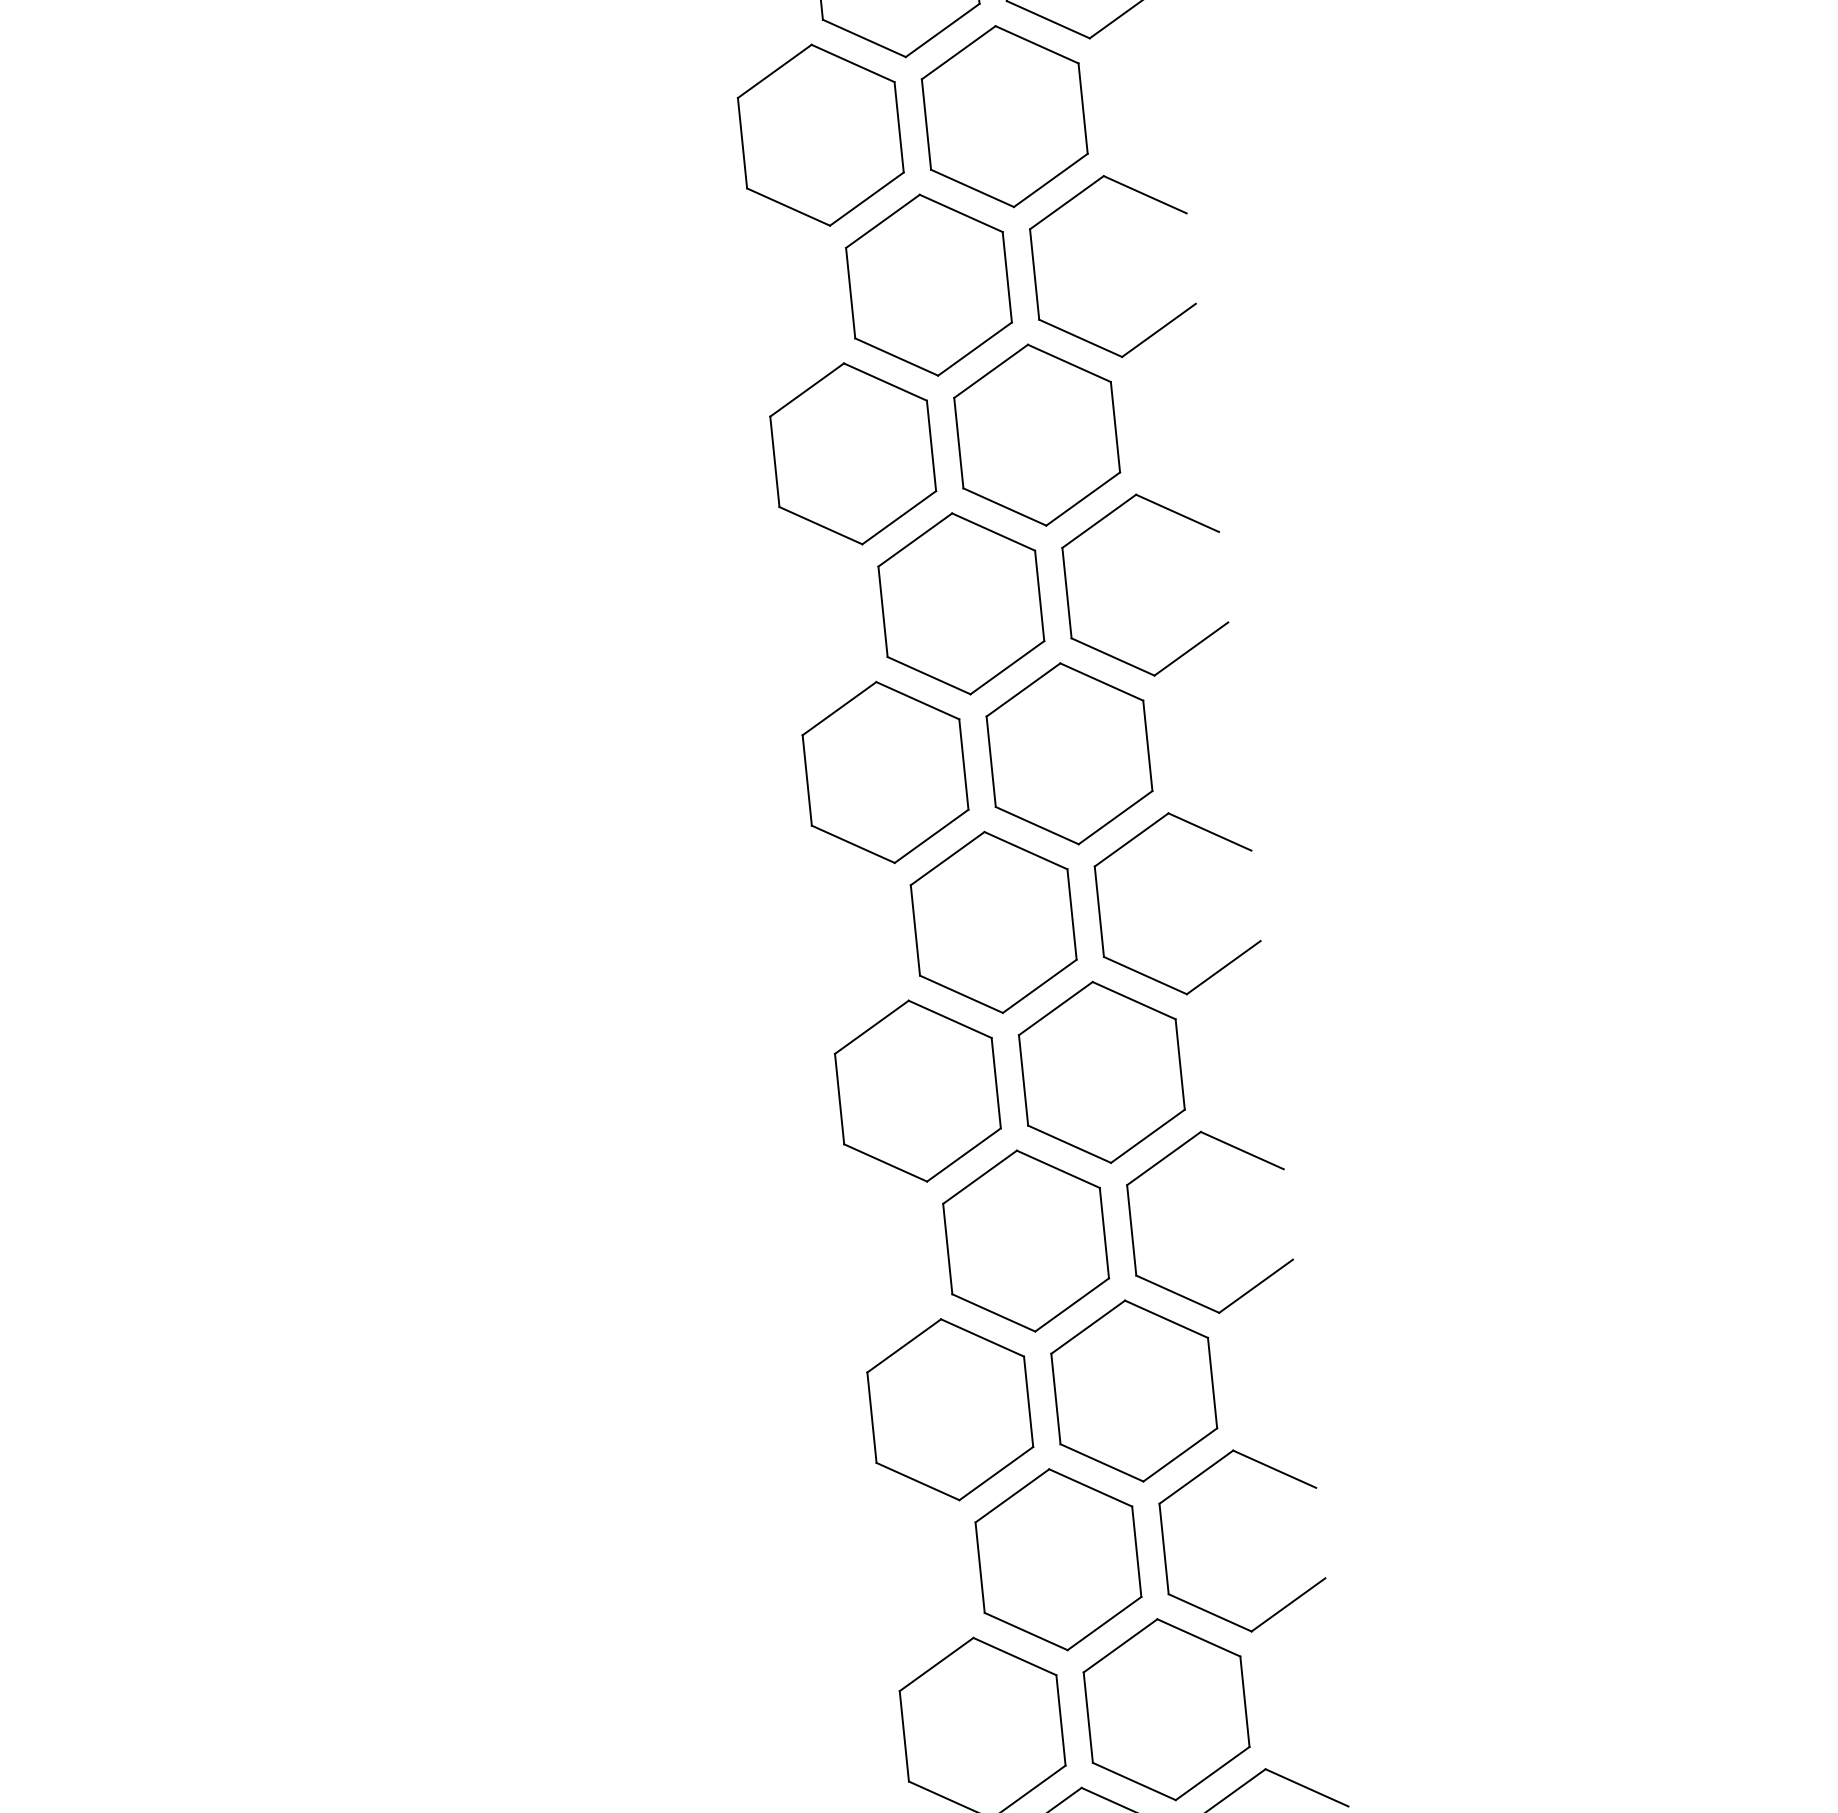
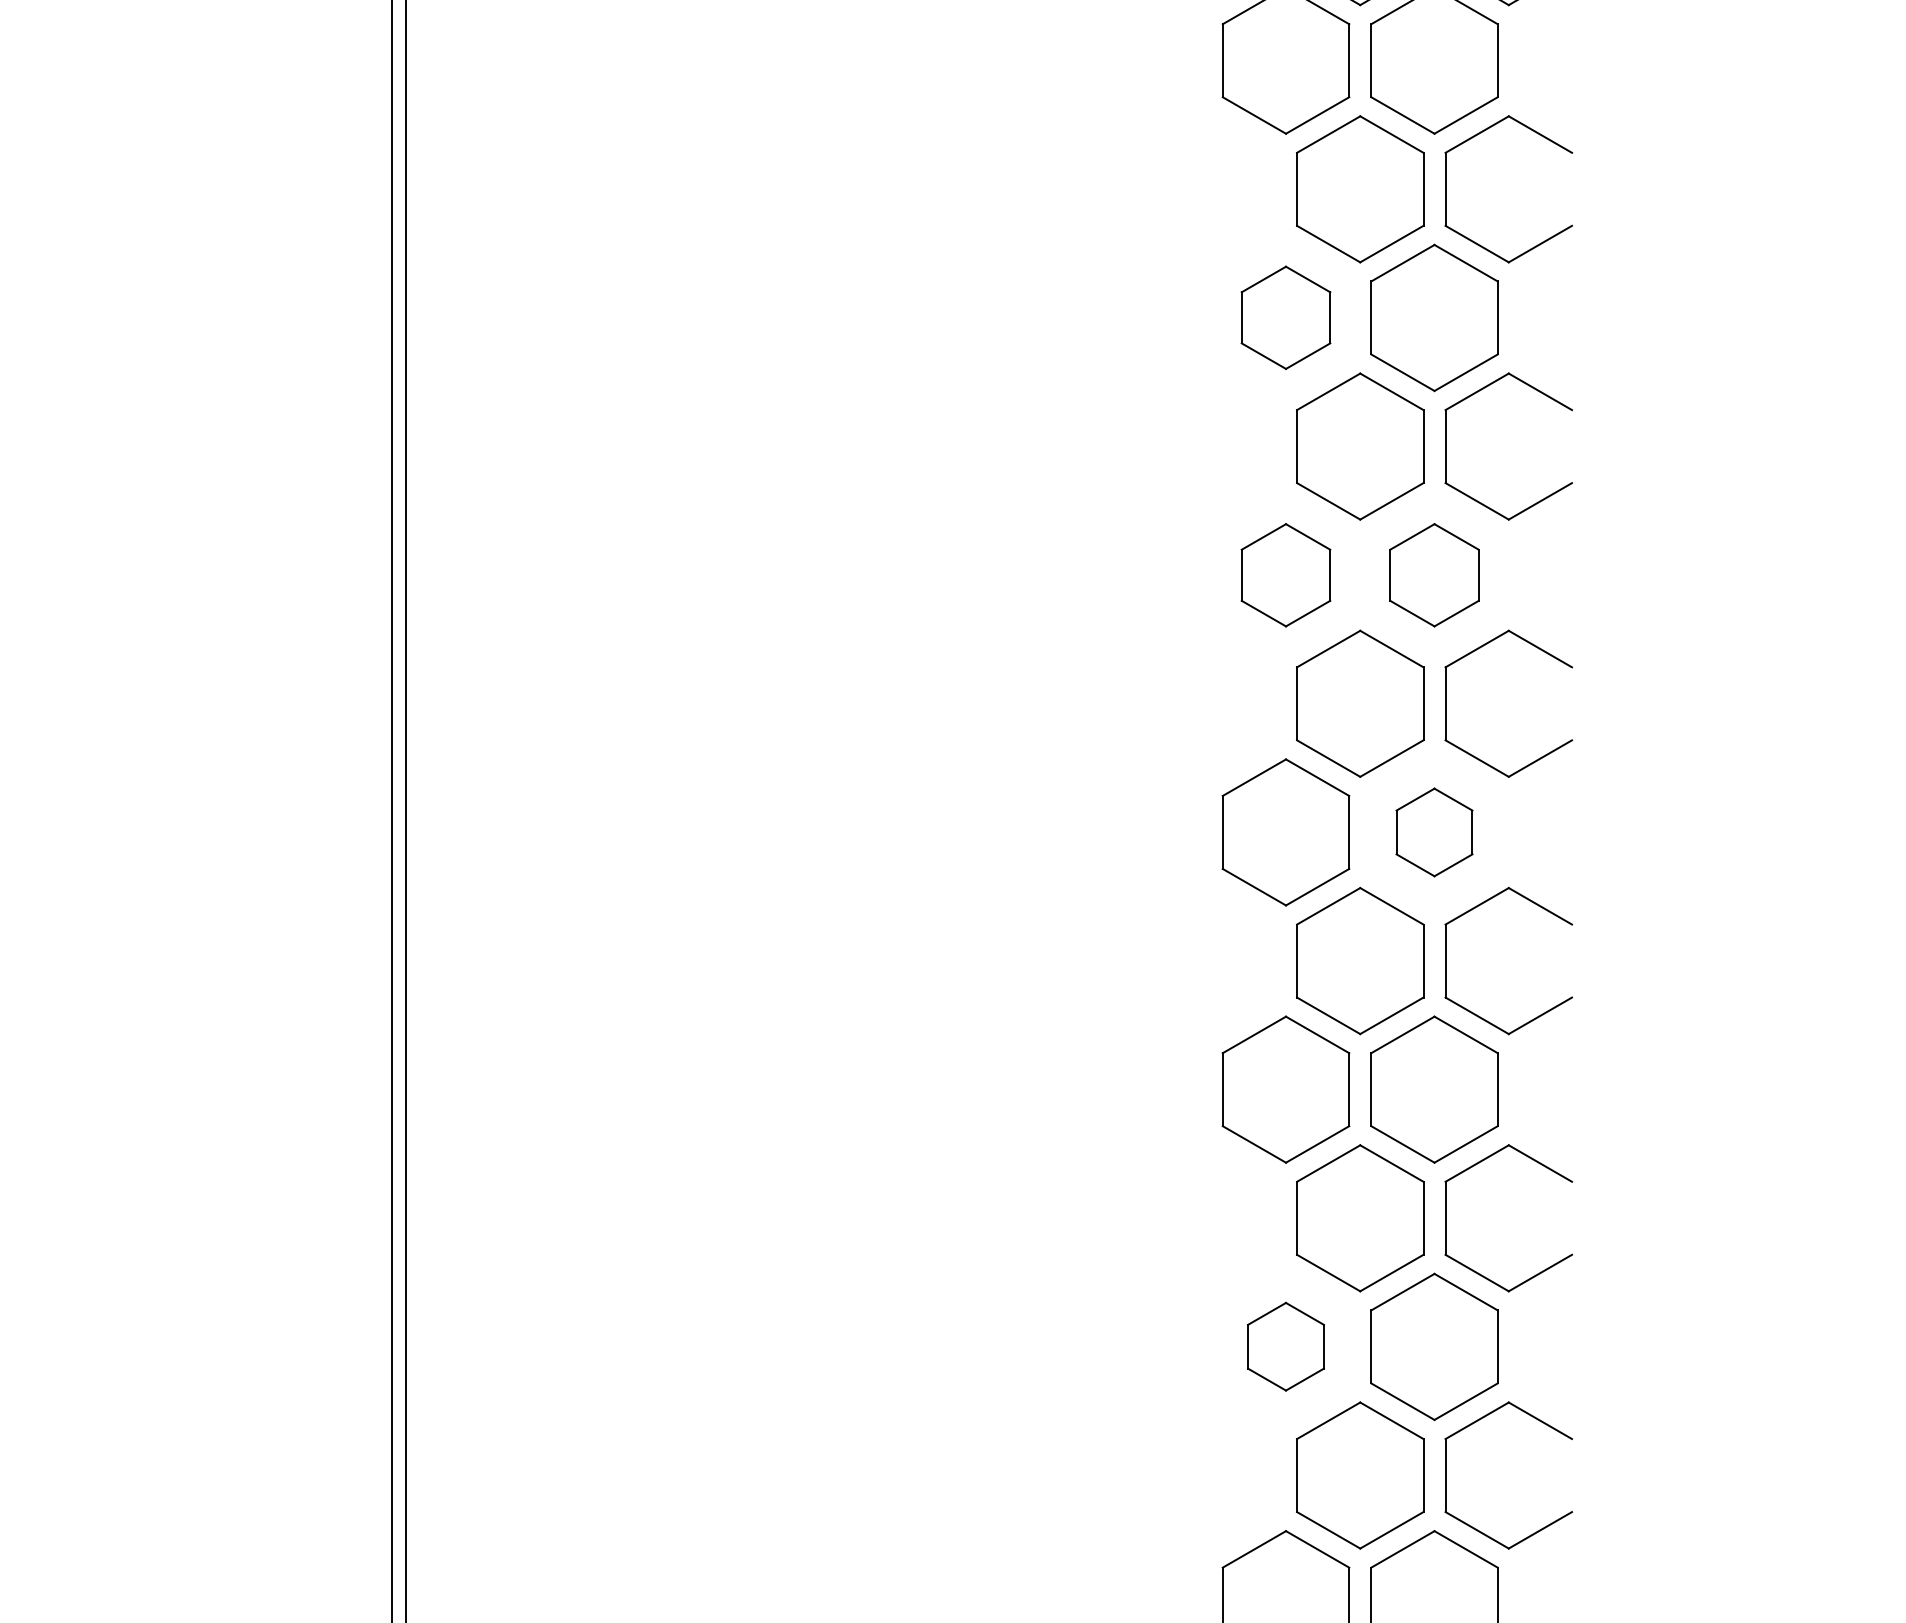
part: (820, 134) -> (1285, 317), size x0.7
part: (1037, 435) -> (1434, 575), size x0.7
part: (852, 454) -> (1285, 575), size x0.7
part: (1069, 753) -> (1434, 832), size x0.6
part: (949, 1409) -> (1285, 1346), size x0.6

